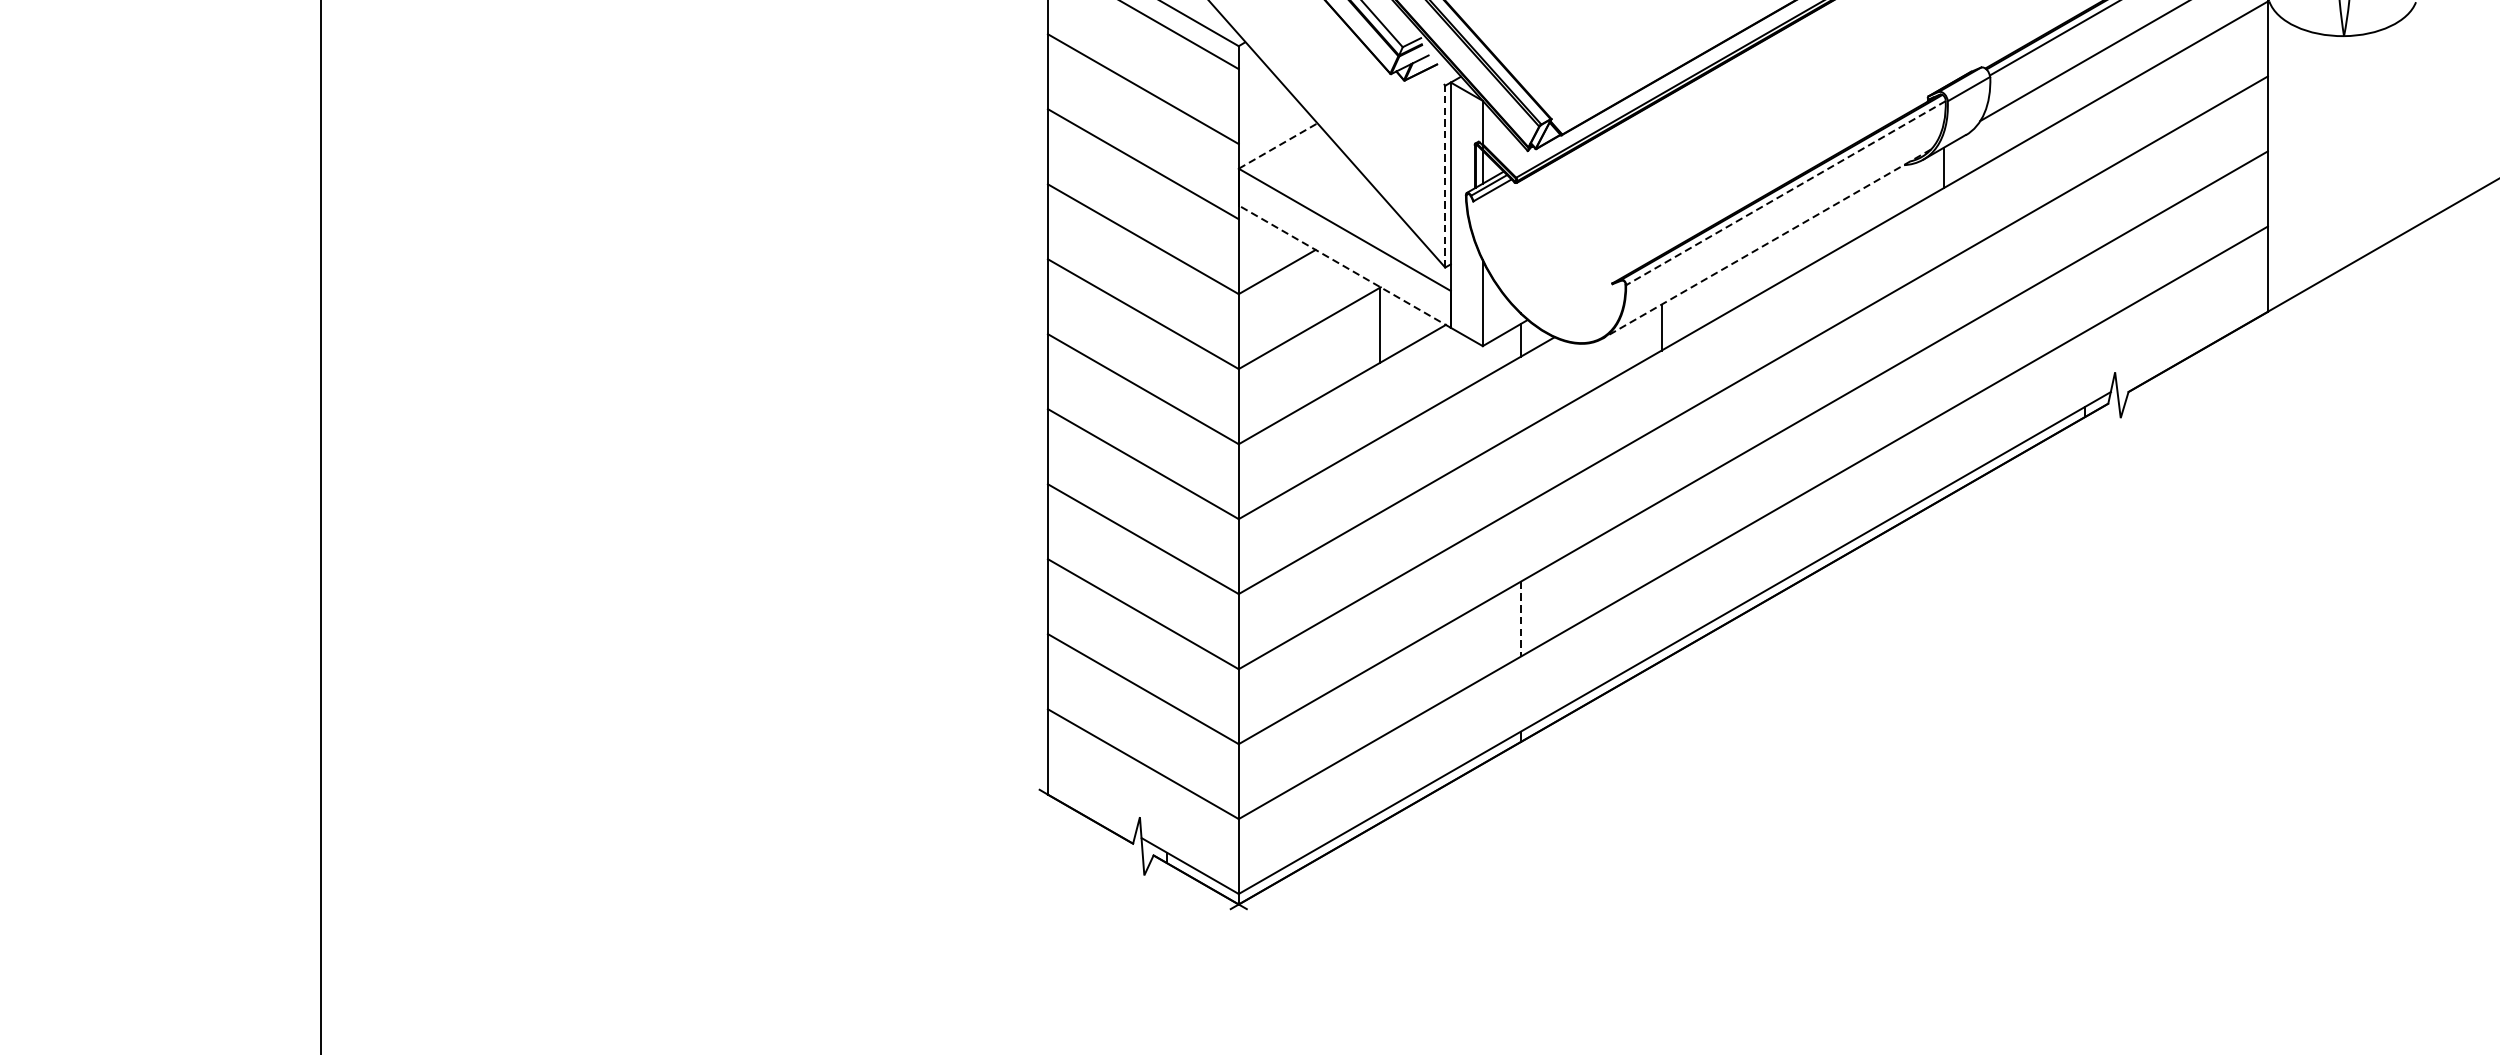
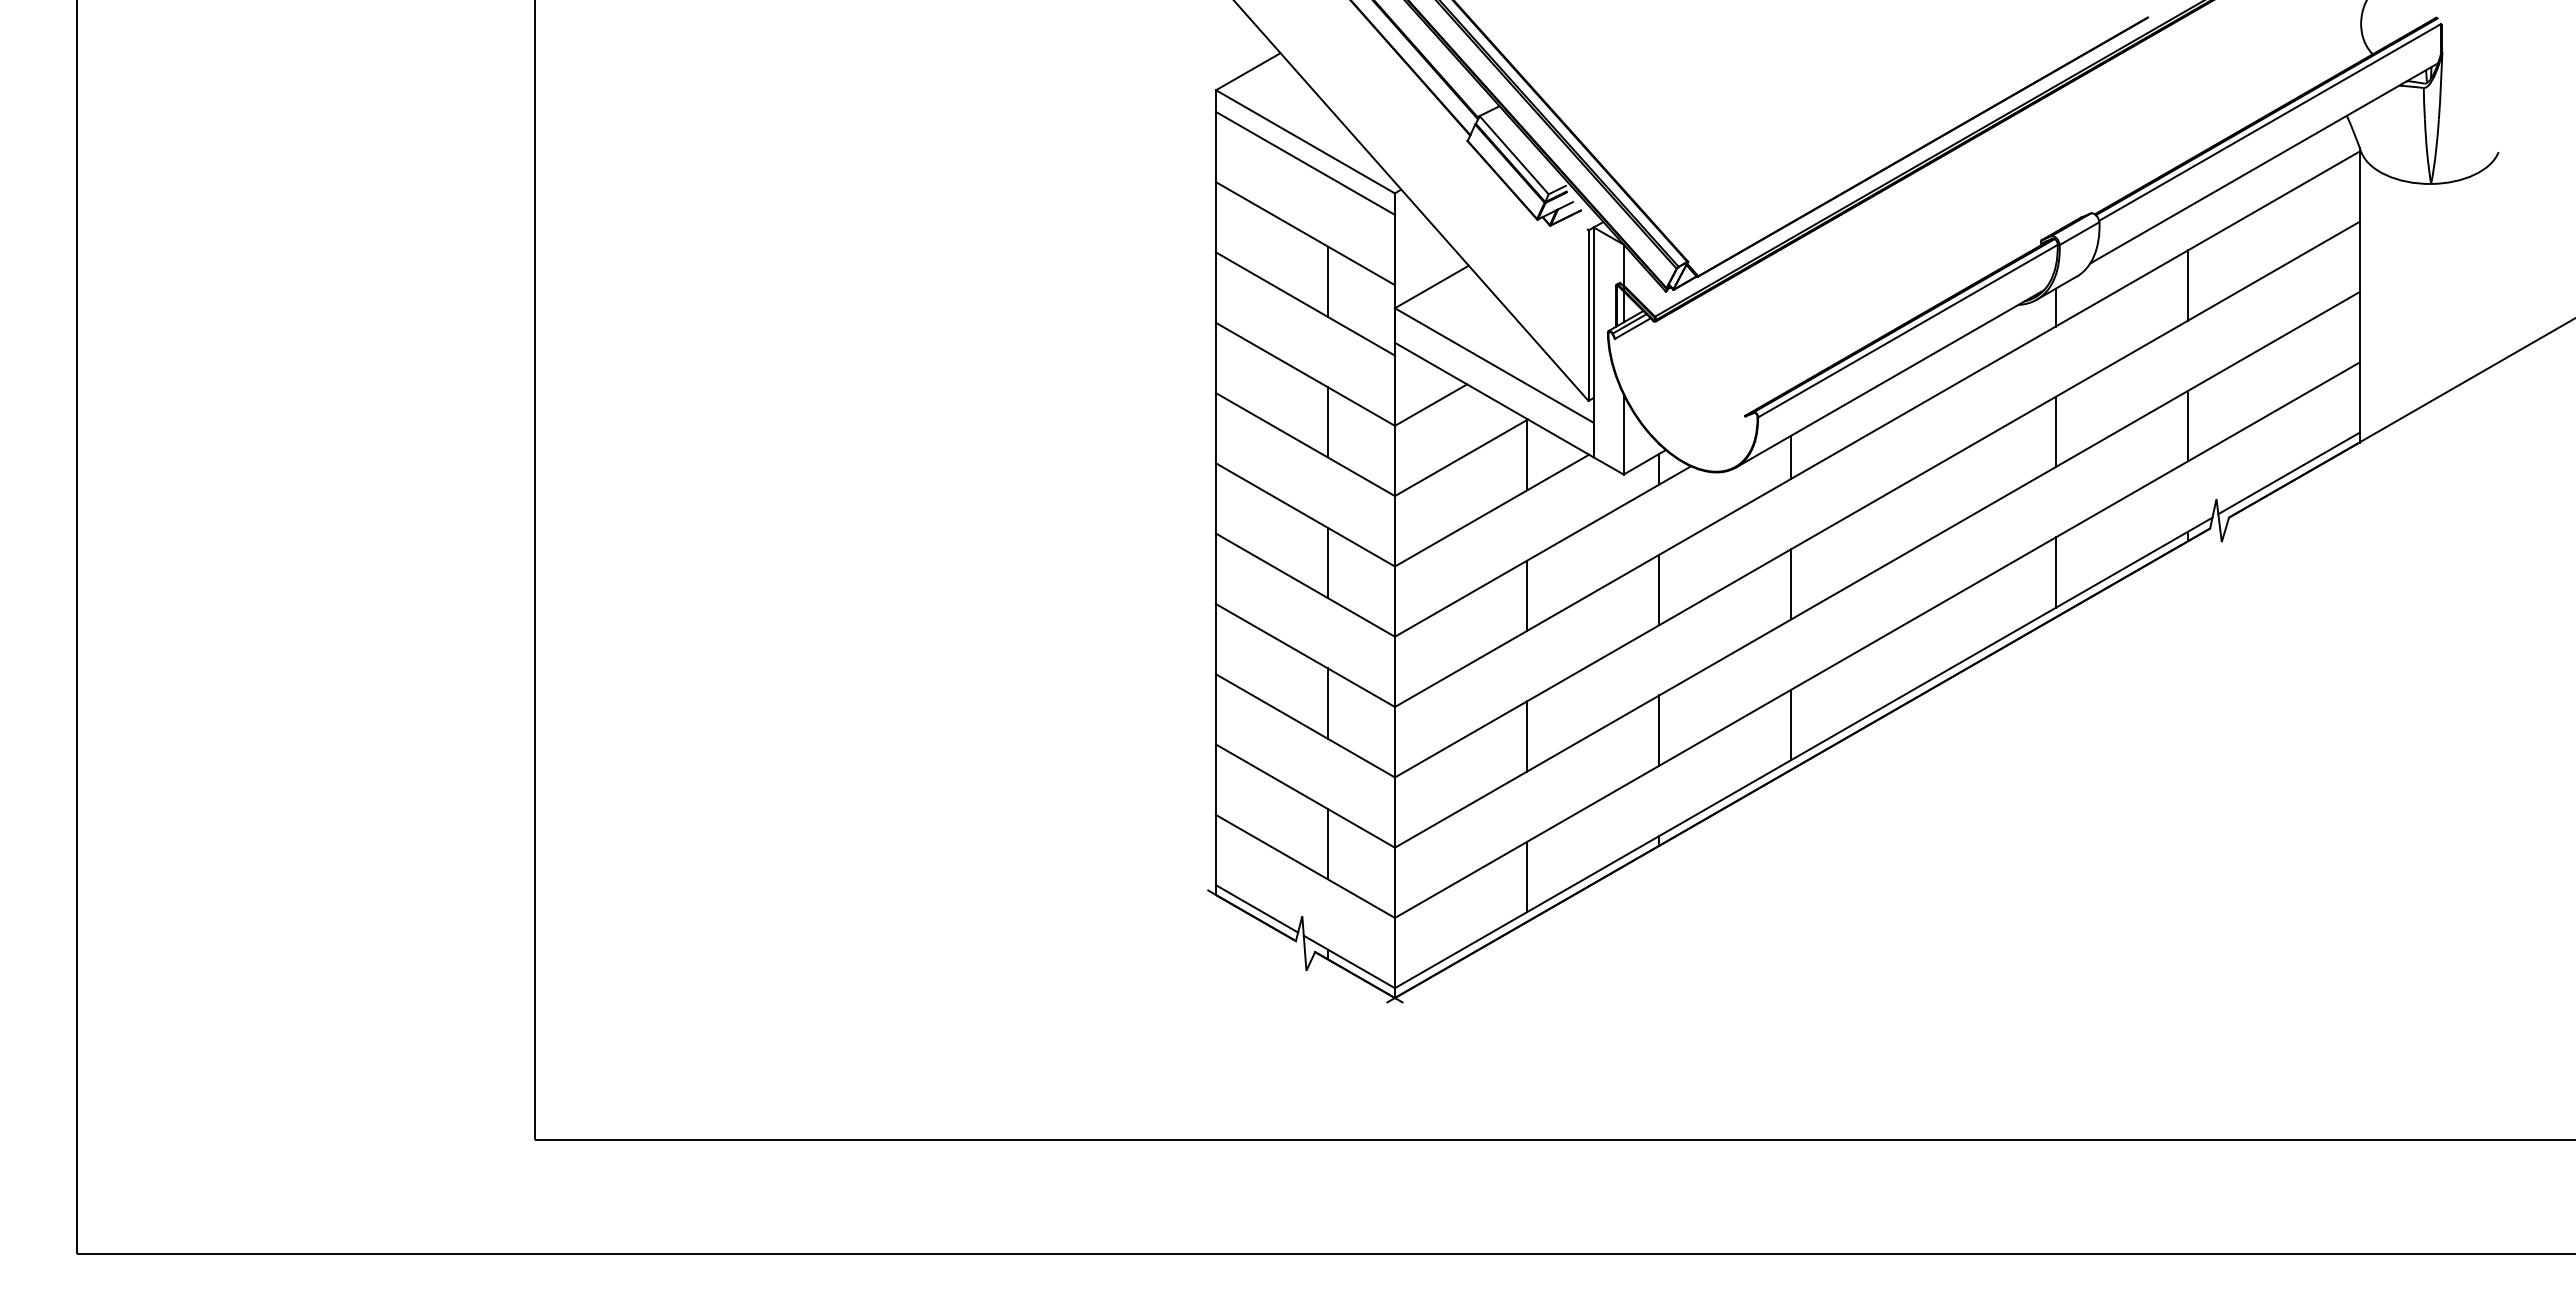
line: (1166, 140) -> (1327, 281), added
line: (2085, 144) -> (2188, 285), added
line: (1277, 145) -> (1431, 286), dashed -> solid
line: (1445, 176) -> (1588, 315), dashed -> solid
line: (1786, 193) -> (1908, 331), dashed -> solid
line: (1767, 243) -> (1890, 378), dashed -> solid
line: (1344, 267) -> (1494, 400), dashed -> solid
line: (1166, 290) -> (1327, 422), added
line: (2085, 293) -> (2188, 425), added
line: (1943, 300) -> (2055, 431), added
line: (2191, 344) -> (2288, 473), added
line: (1166, 439) -> (1327, 562), added
line: (1943, 450) -> (2055, 572), added
line: (1661, 463) -> (1791, 584), added
line: (1520, 468) -> (1659, 589), added
line: (1379, 475) -> (1526, 595), added
line: (1166, 590) -> (1327, 703), added
line: (1661, 612) -> (1791, 724), added
line: (1520, 620) -> (1659, 731), dashed -> solid
line: (1379, 625) -> (1526, 736), added
line: (1166, 740) -> (1327, 844), added
line: (1379, 775) -> (1526, 877), added
line: (1092, 808) -> (1257, 908), added

